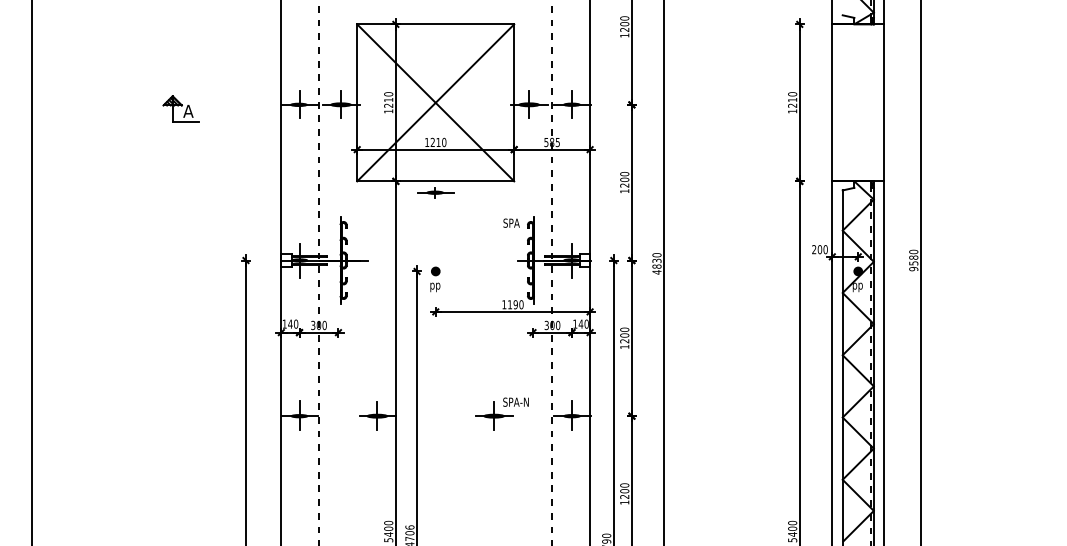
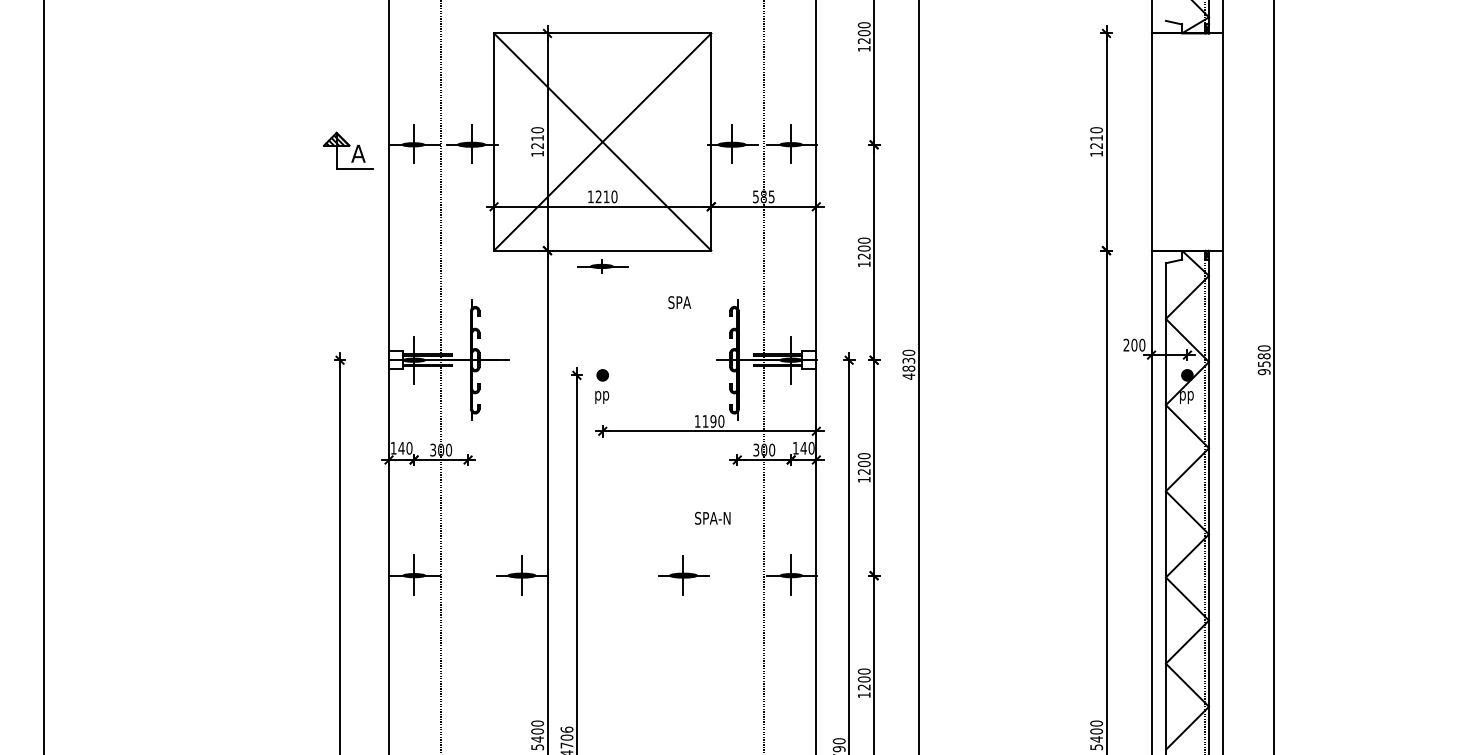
part: (180, 108) -> (347, 150), moved
text: (511, 223) -> (679, 302), moved
text: (515, 401) -> (712, 517), moved

